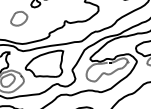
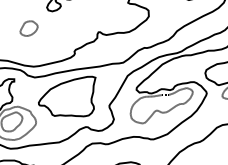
part: (19, 18) -> (29, 28), size x0.7

